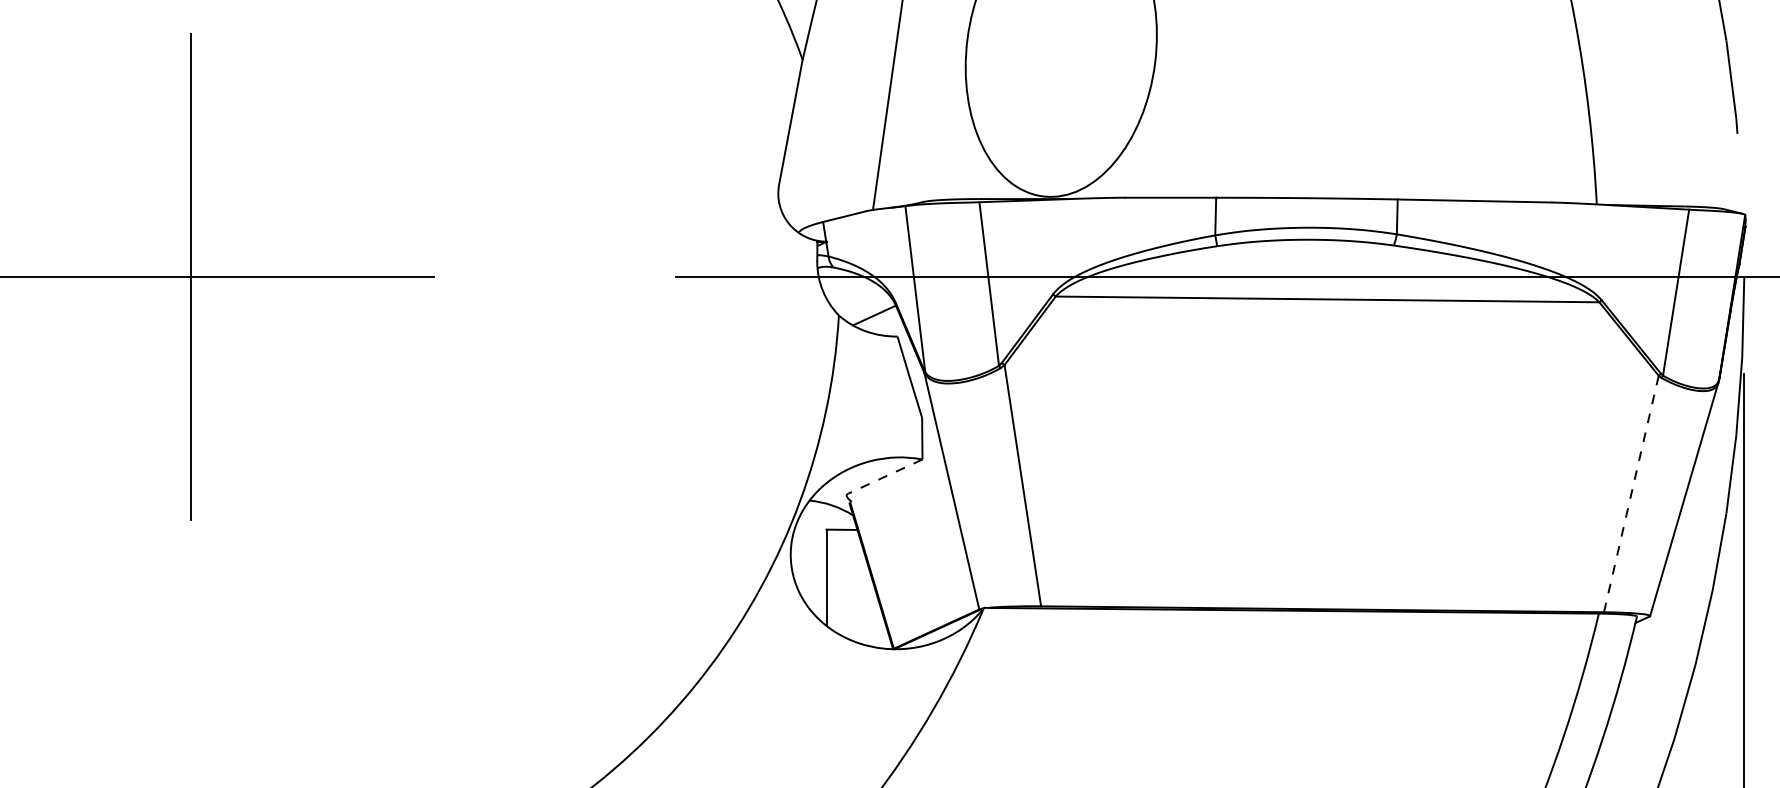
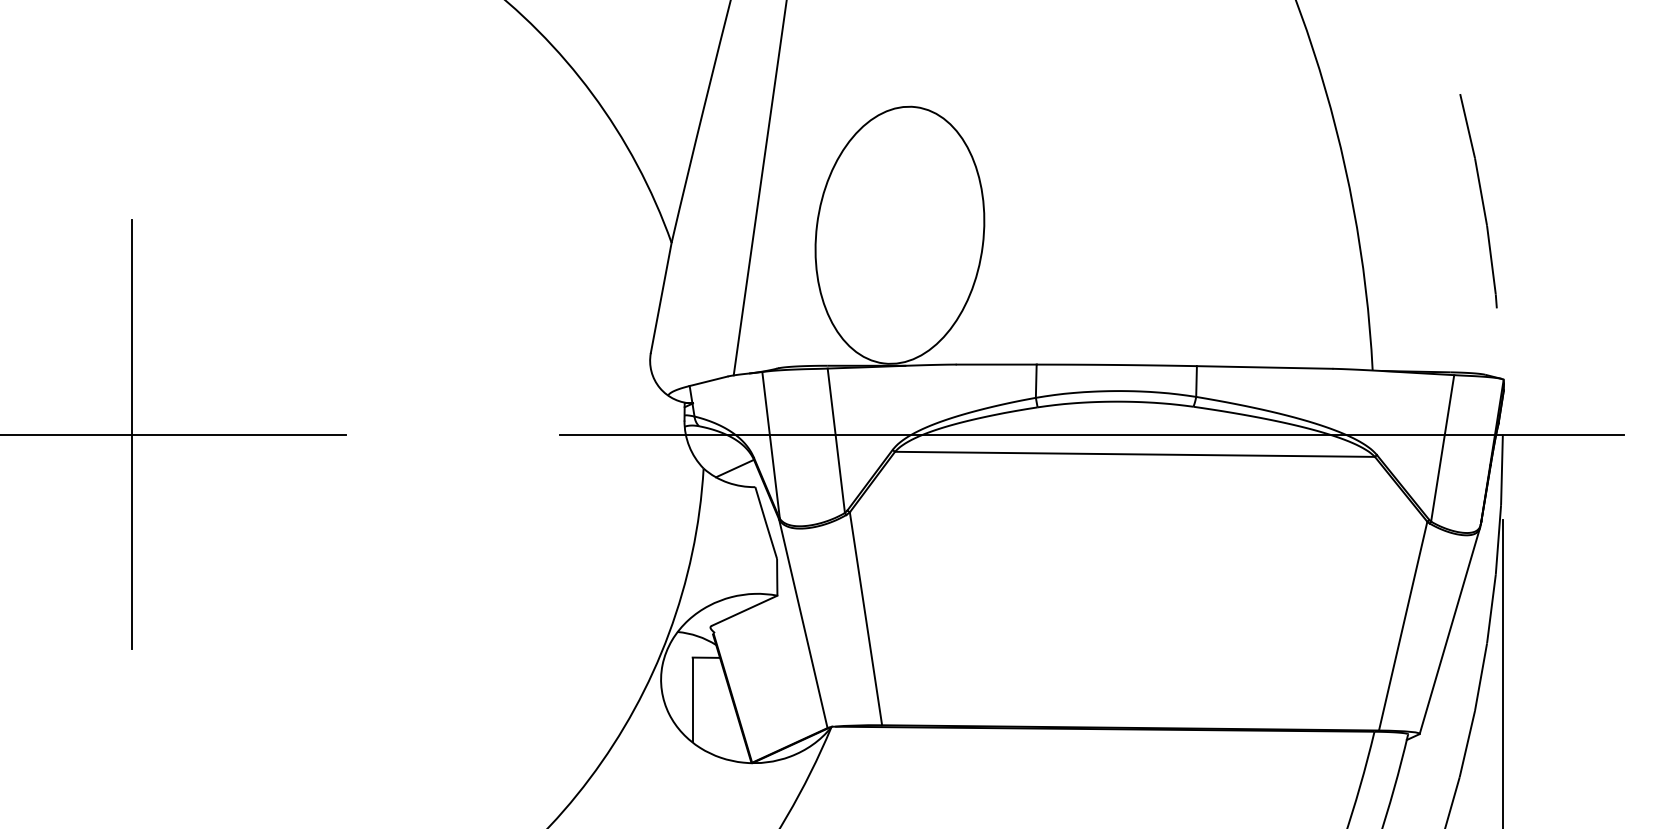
line: (885, 476) -> (744, 610), dashed -> solid
line: (1631, 494) -> (1403, 626), dashed -> solid

